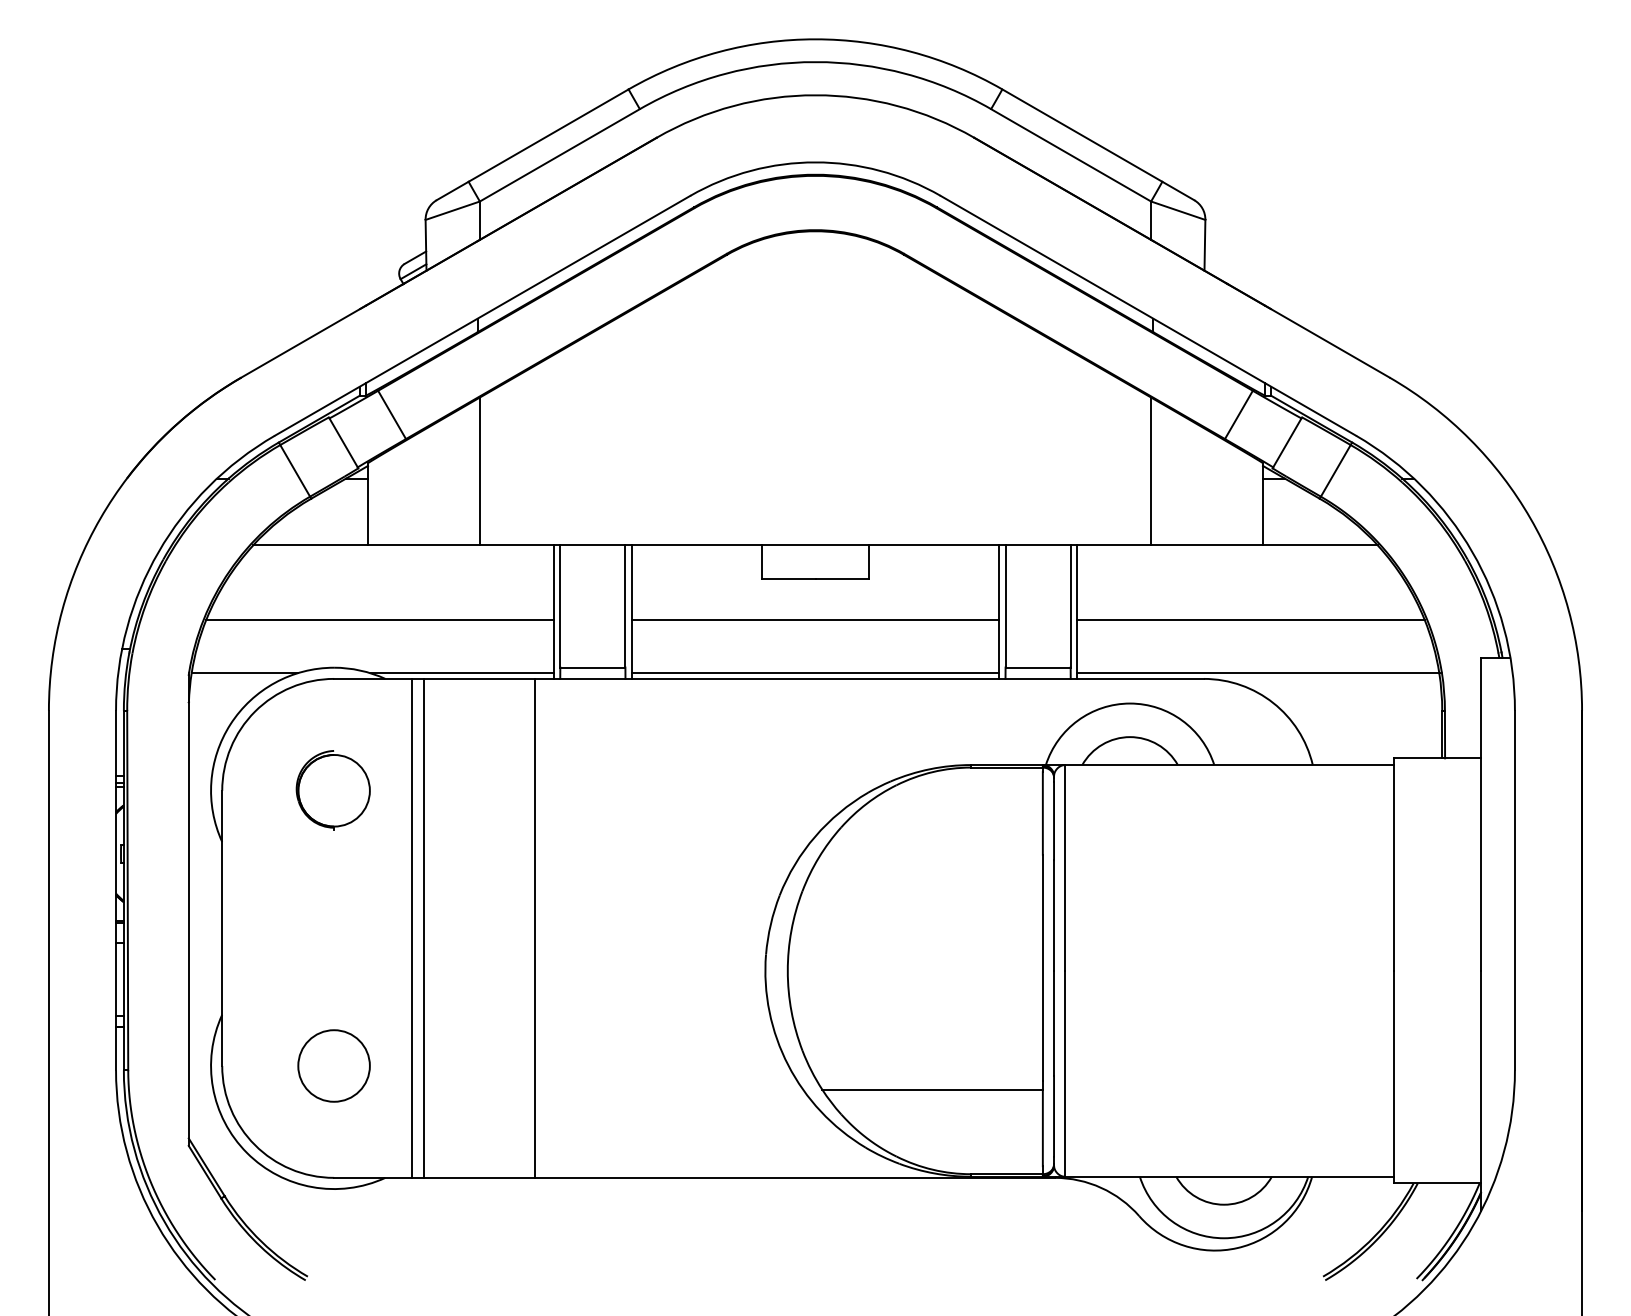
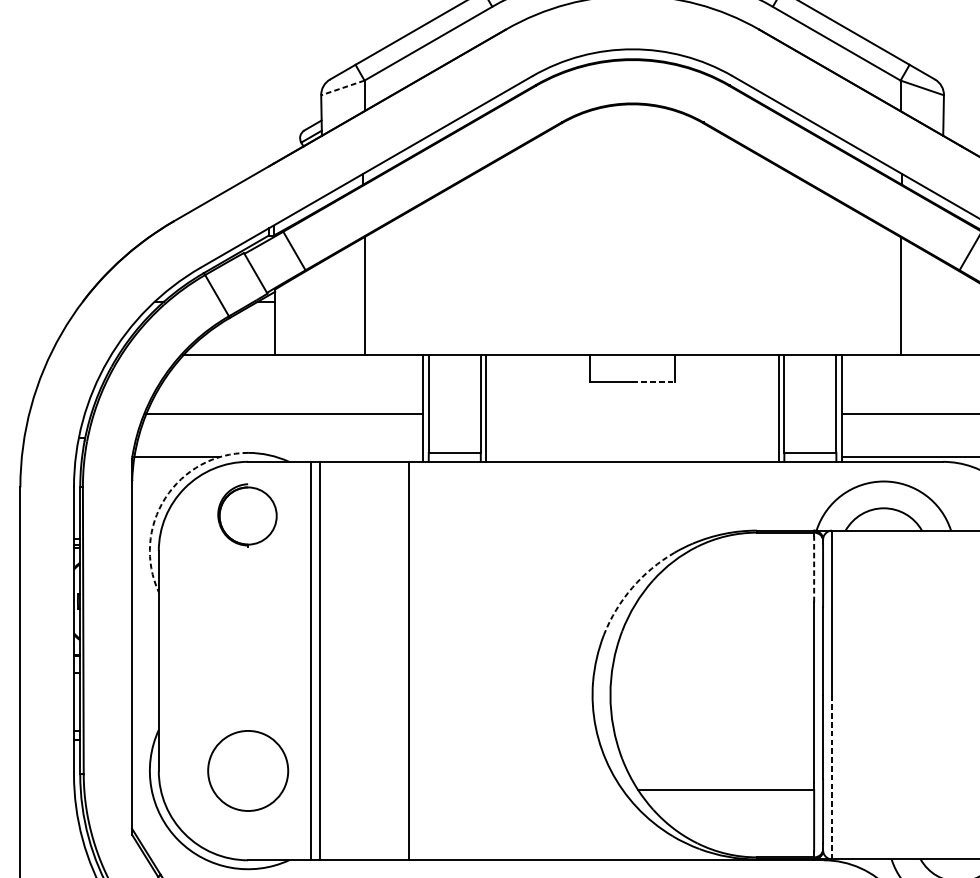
line: (452, 210) -> (342, 87), solid -> dashed
line: (842, 579) -> (654, 382), solid -> dashed
line: (815, 619) -> (632, 414), removed
line: (461, 673) -> (349, 457), removed
line: (815, 673) -> (632, 457), removed
arc: (230, 724) -> (165, 498), solid -> dashed
part: (332, 790) -> (246, 515), moved
line: (1042, 812) -> (813, 568), solid -> dashed
arc: (815, 836) -> (632, 587), solid -> dashed
circle: (333, 1065) -> (247, 770), size x1.4
line: (1065, 1073) -> (832, 776), solid -> dashed

